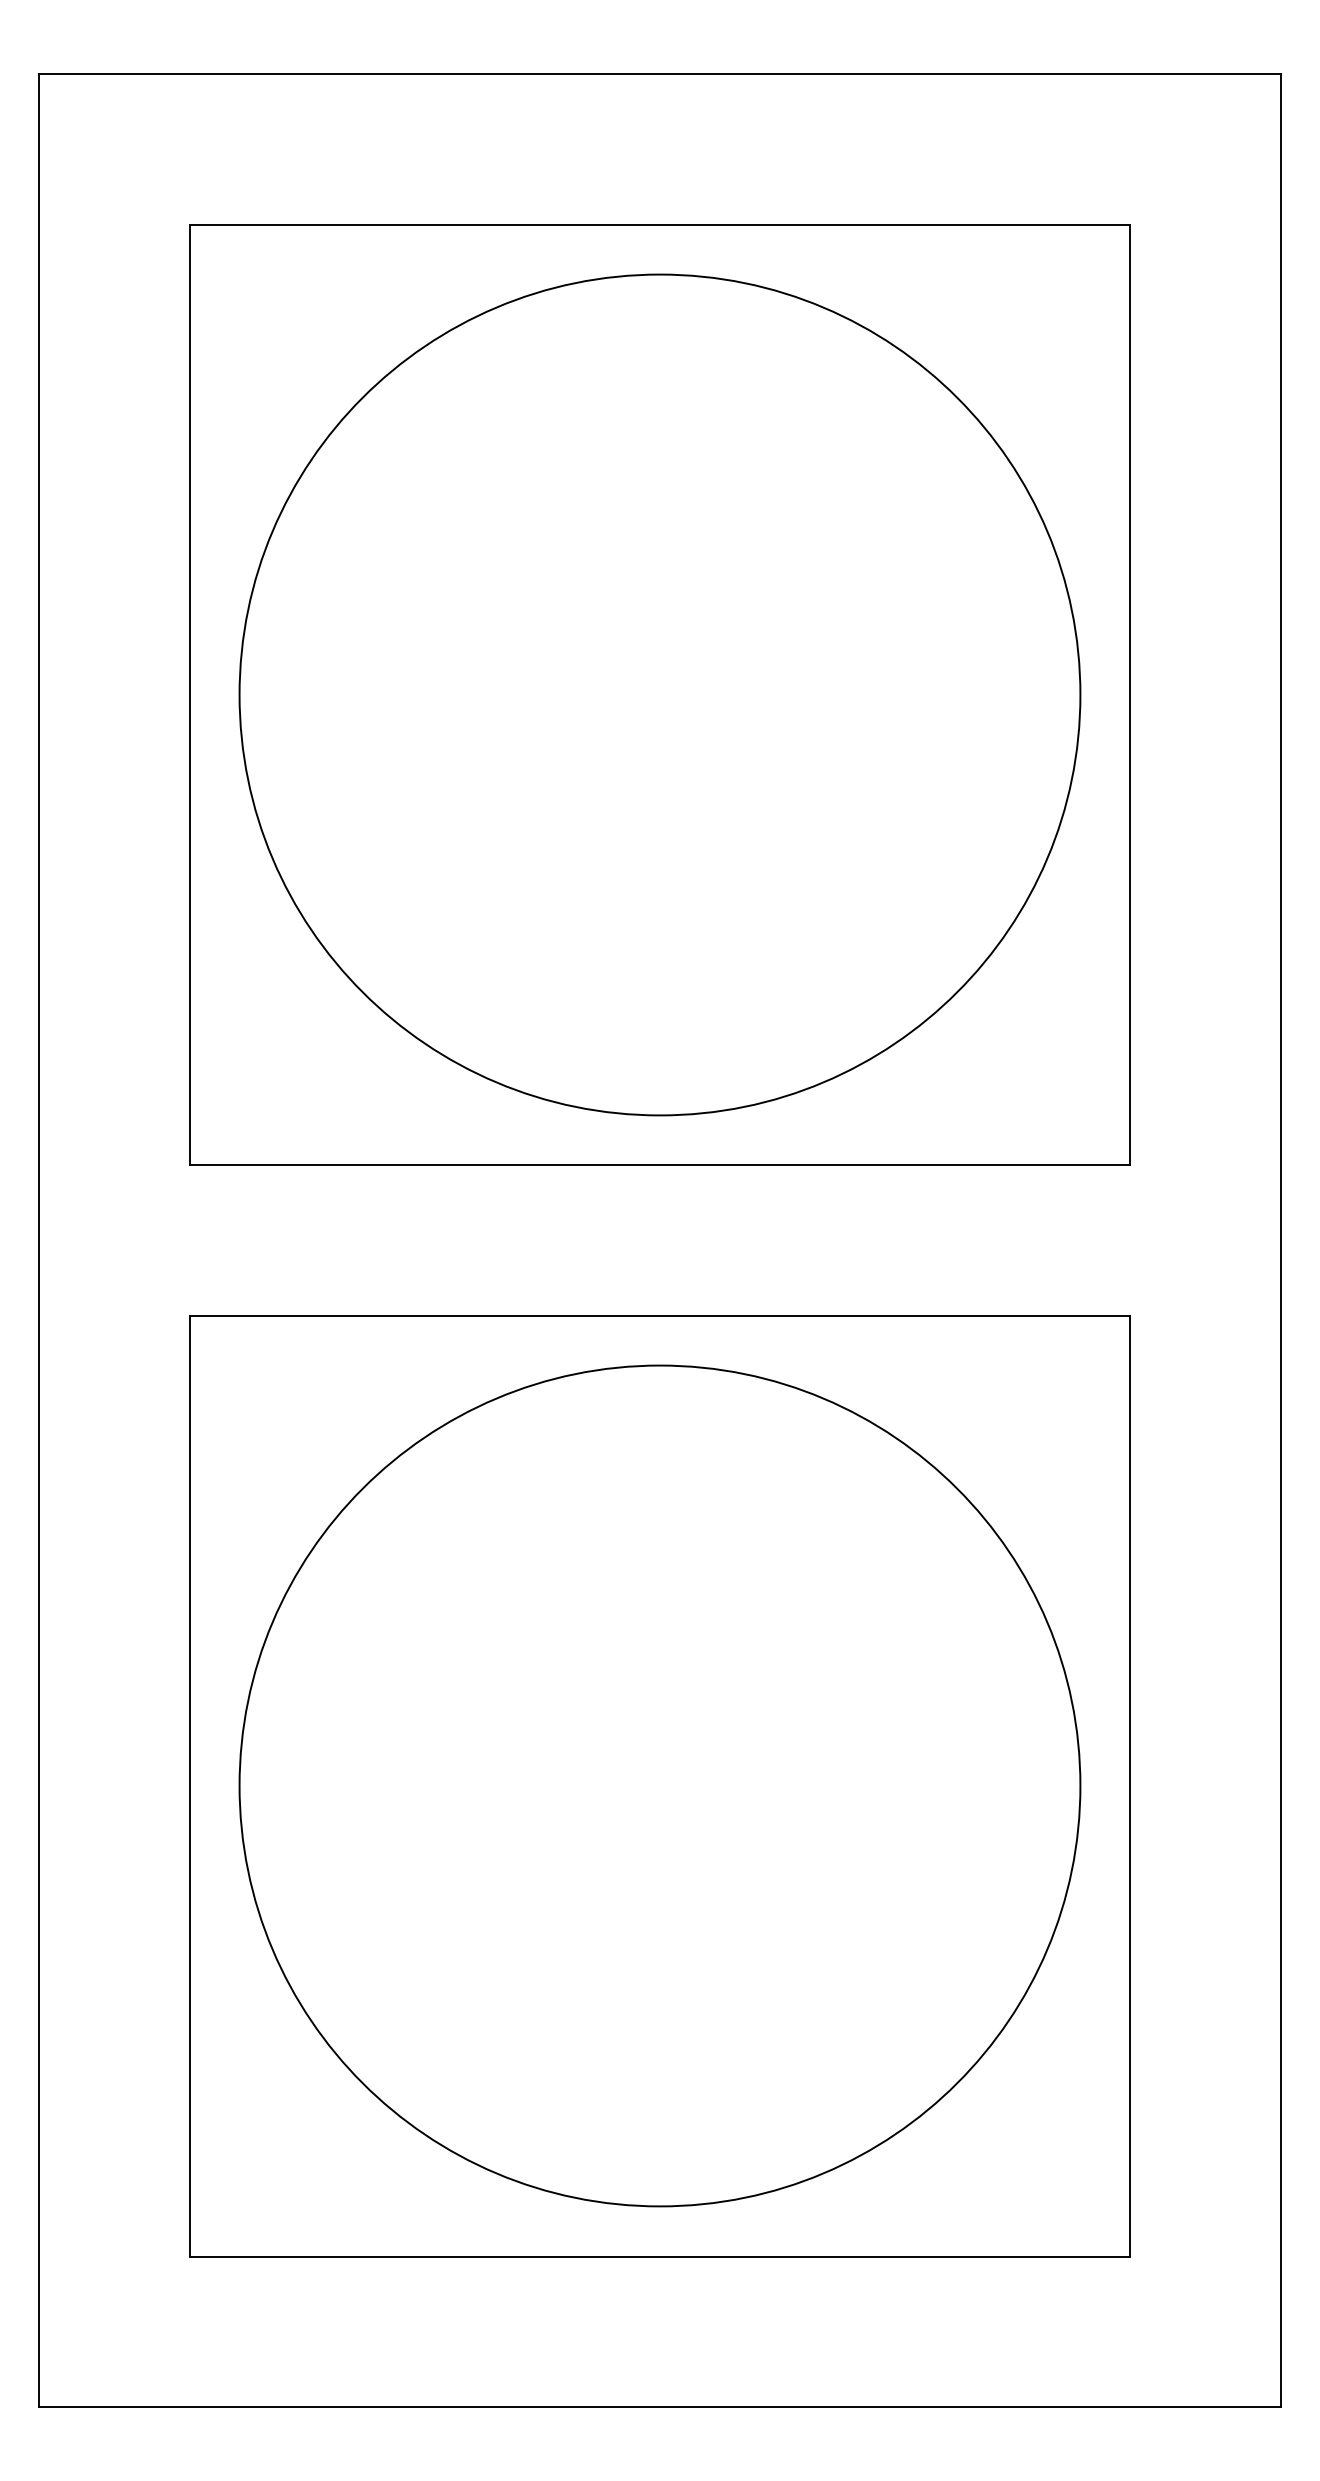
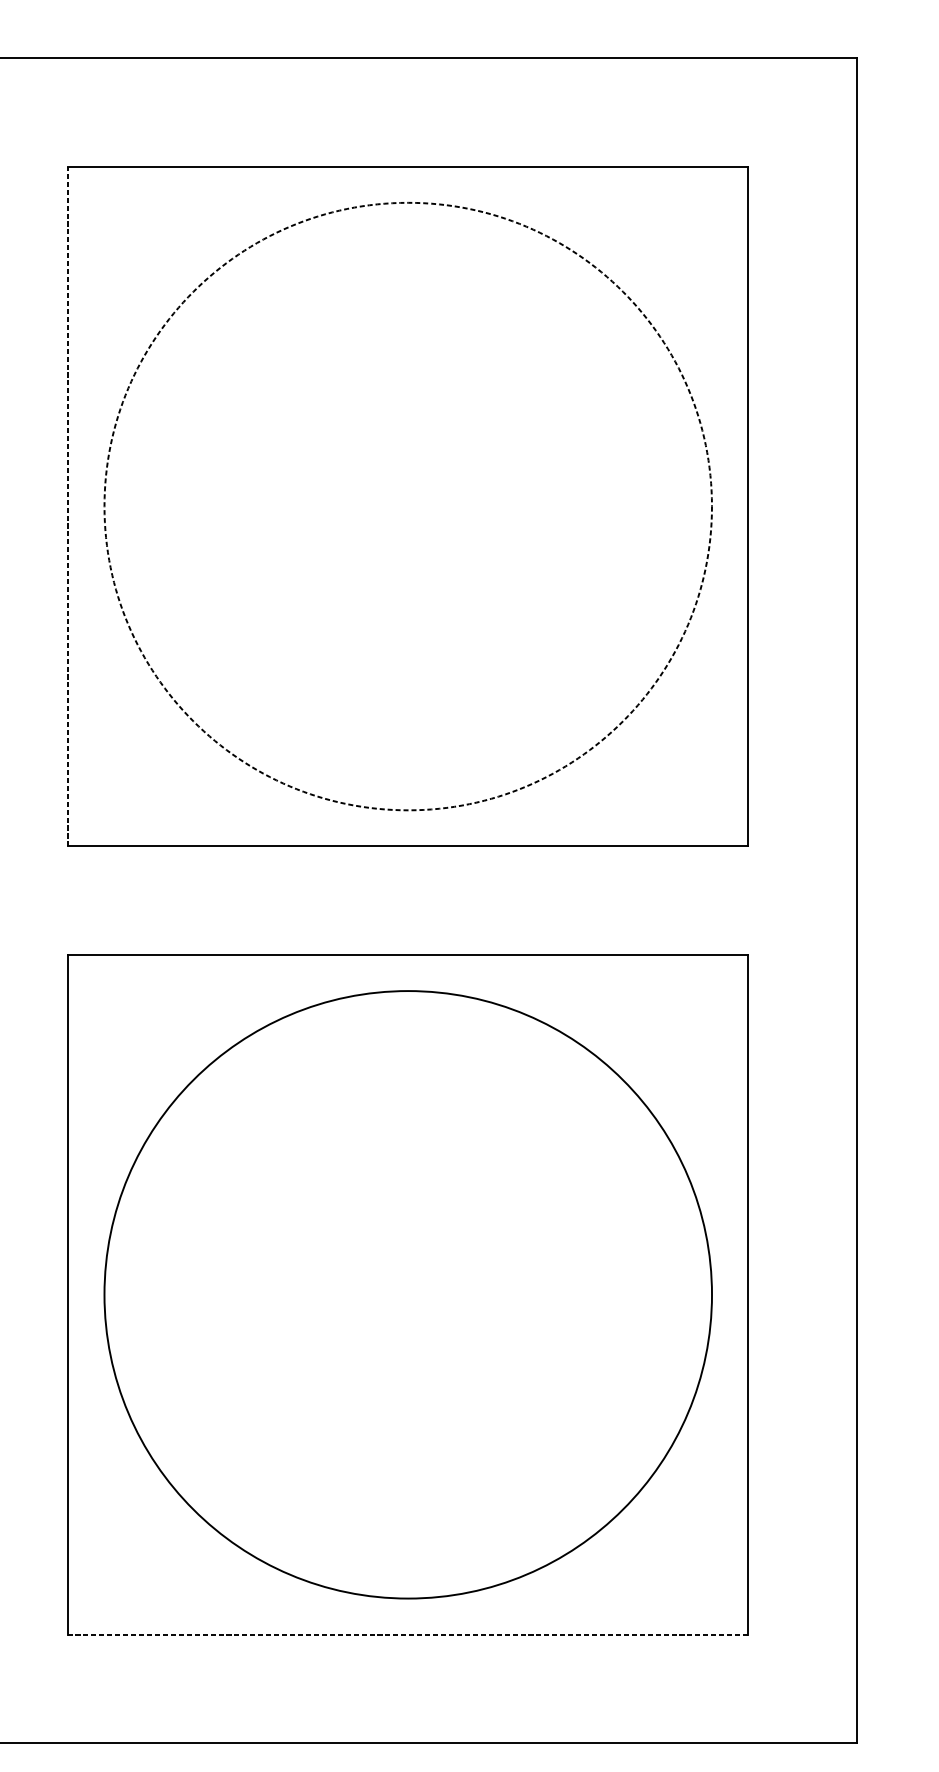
line: (189, 694) -> (68, 506), solid -> dashed
circle: (659, 694) -> (407, 506), solid -> dashed
line: (659, 2256) -> (407, 1634), solid -> dashed

